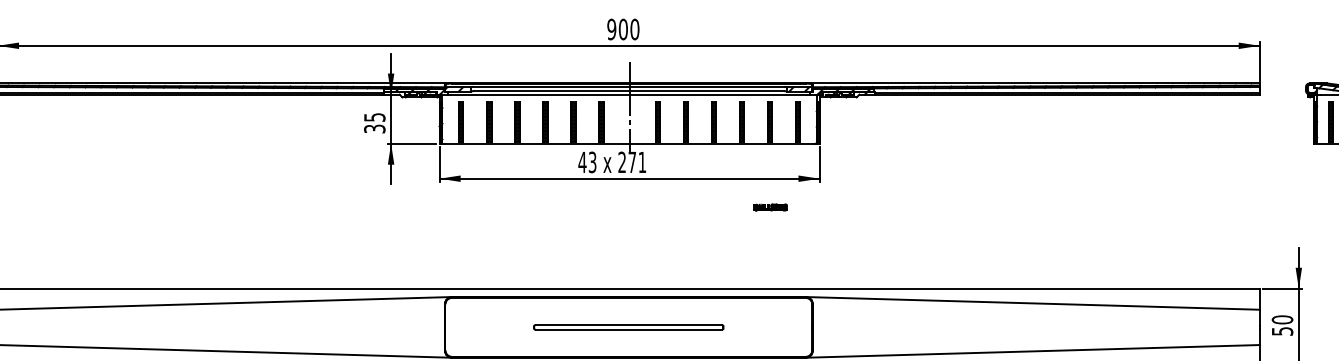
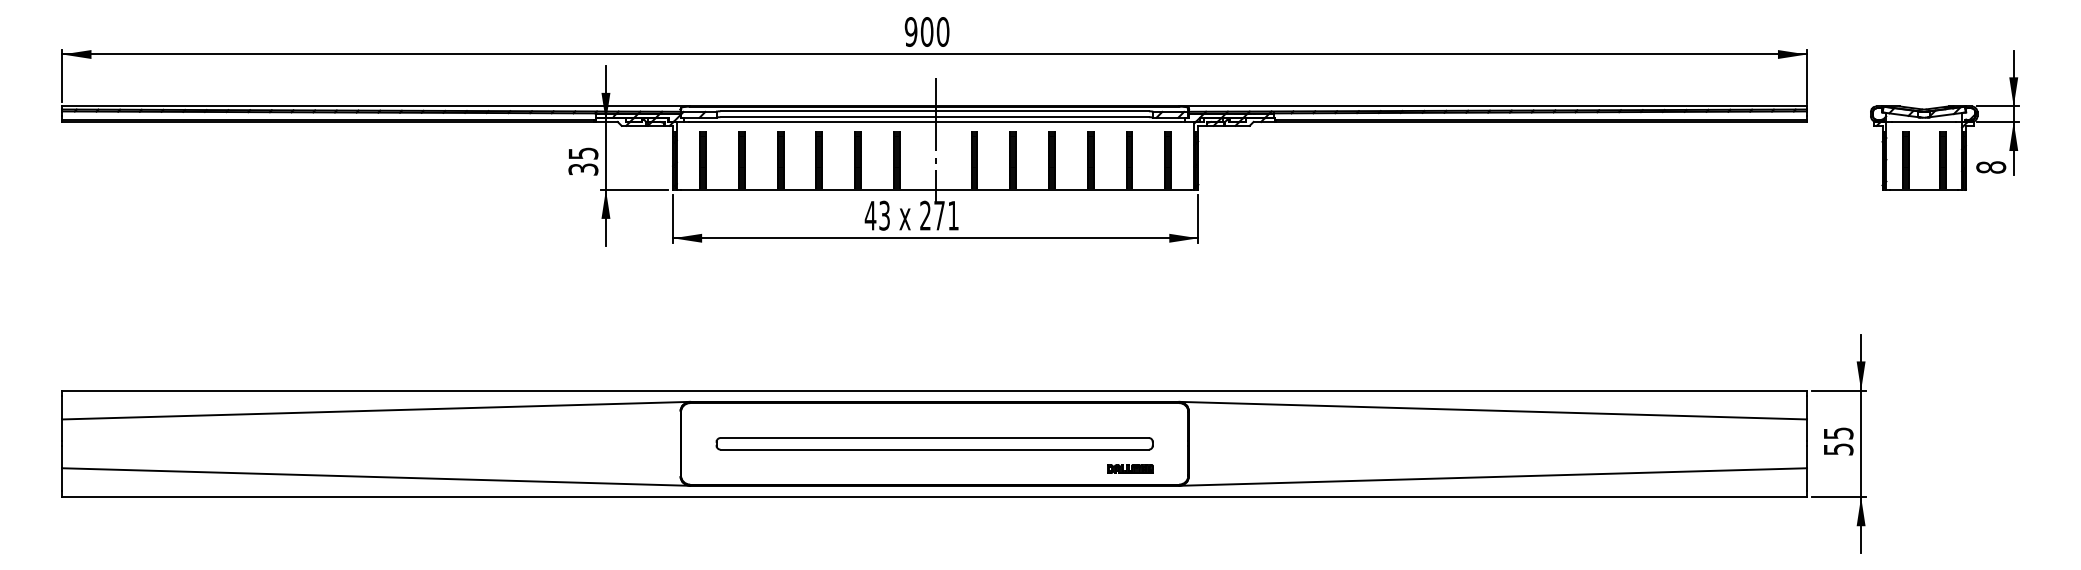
part: (770, 207) -> (1130, 468), moved
text: (1282, 319) -> (1838, 433), 50 -> 55
part: (628, 327) -> (934, 443), size x1.67

